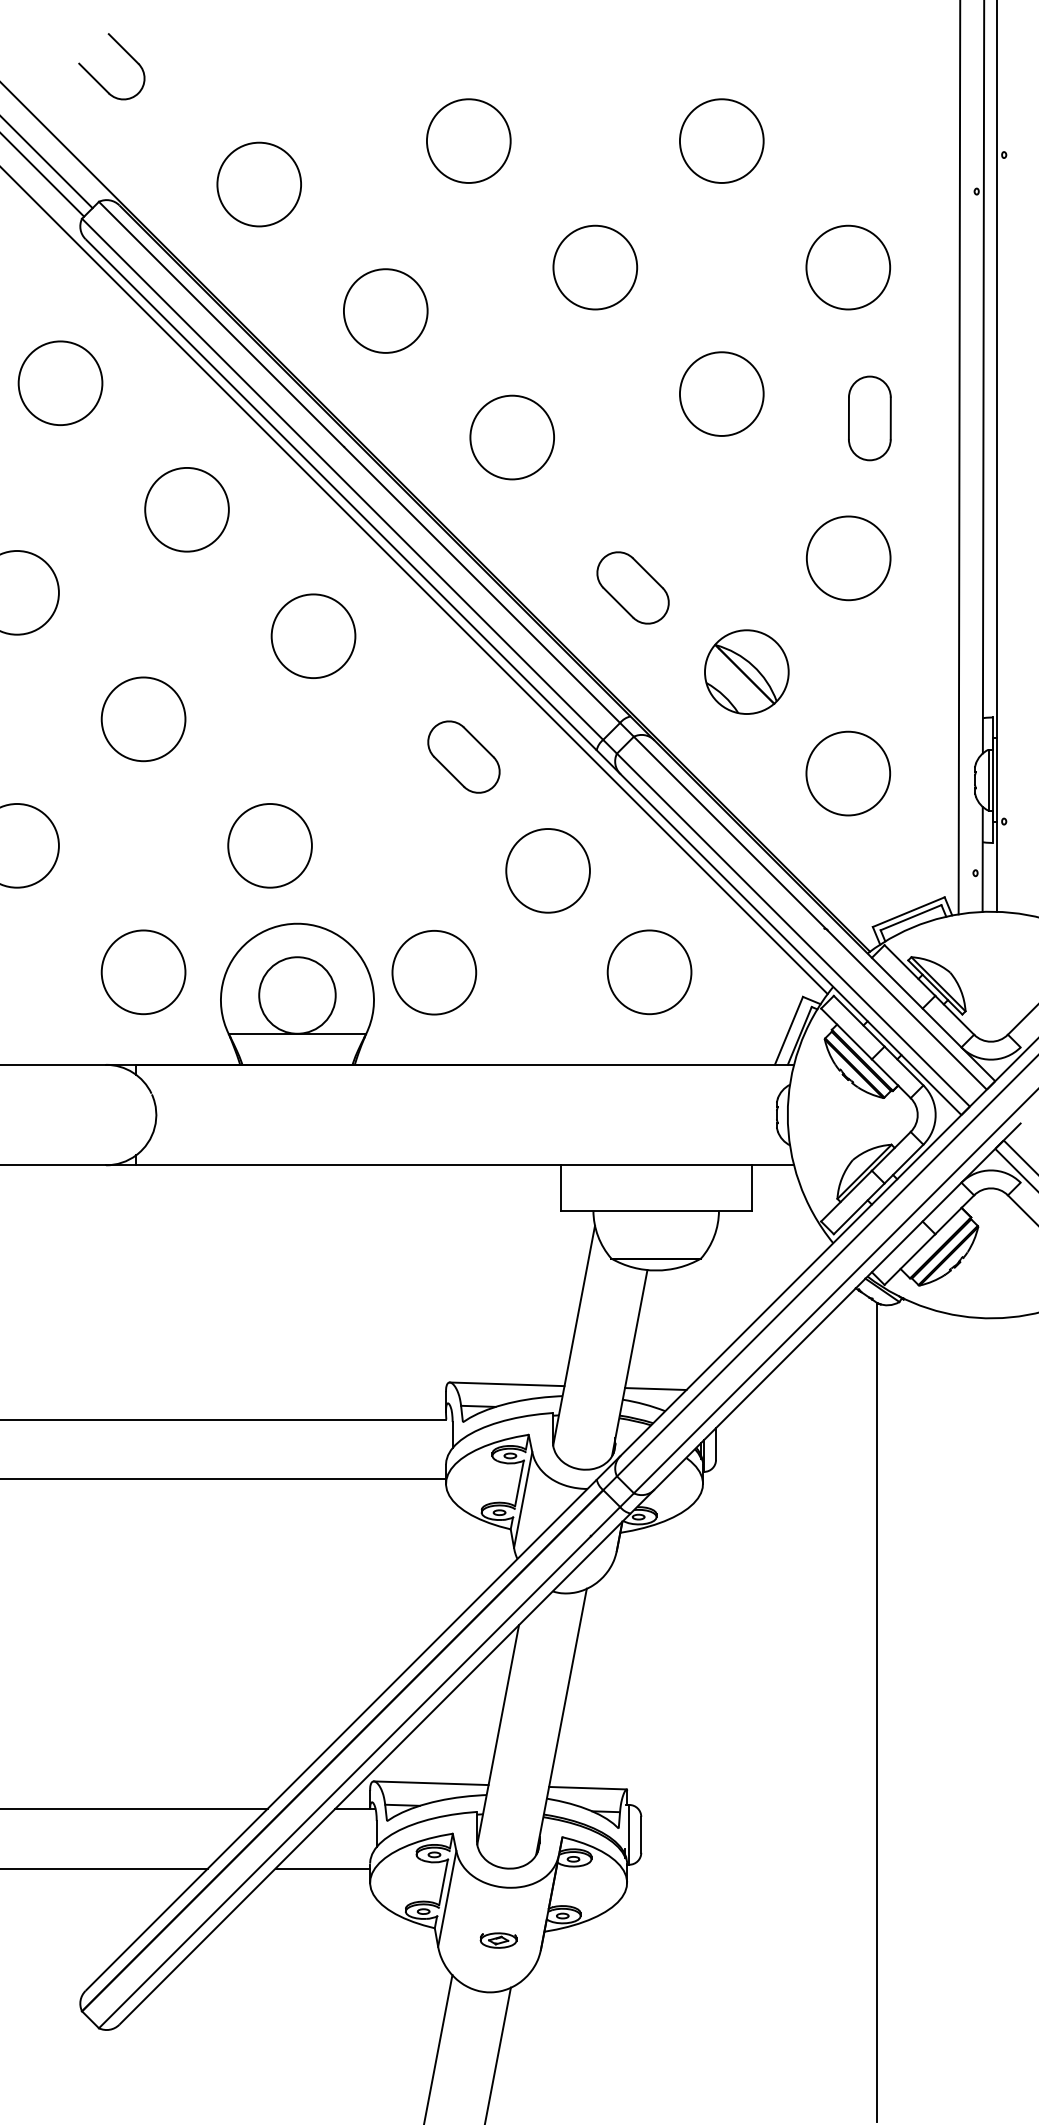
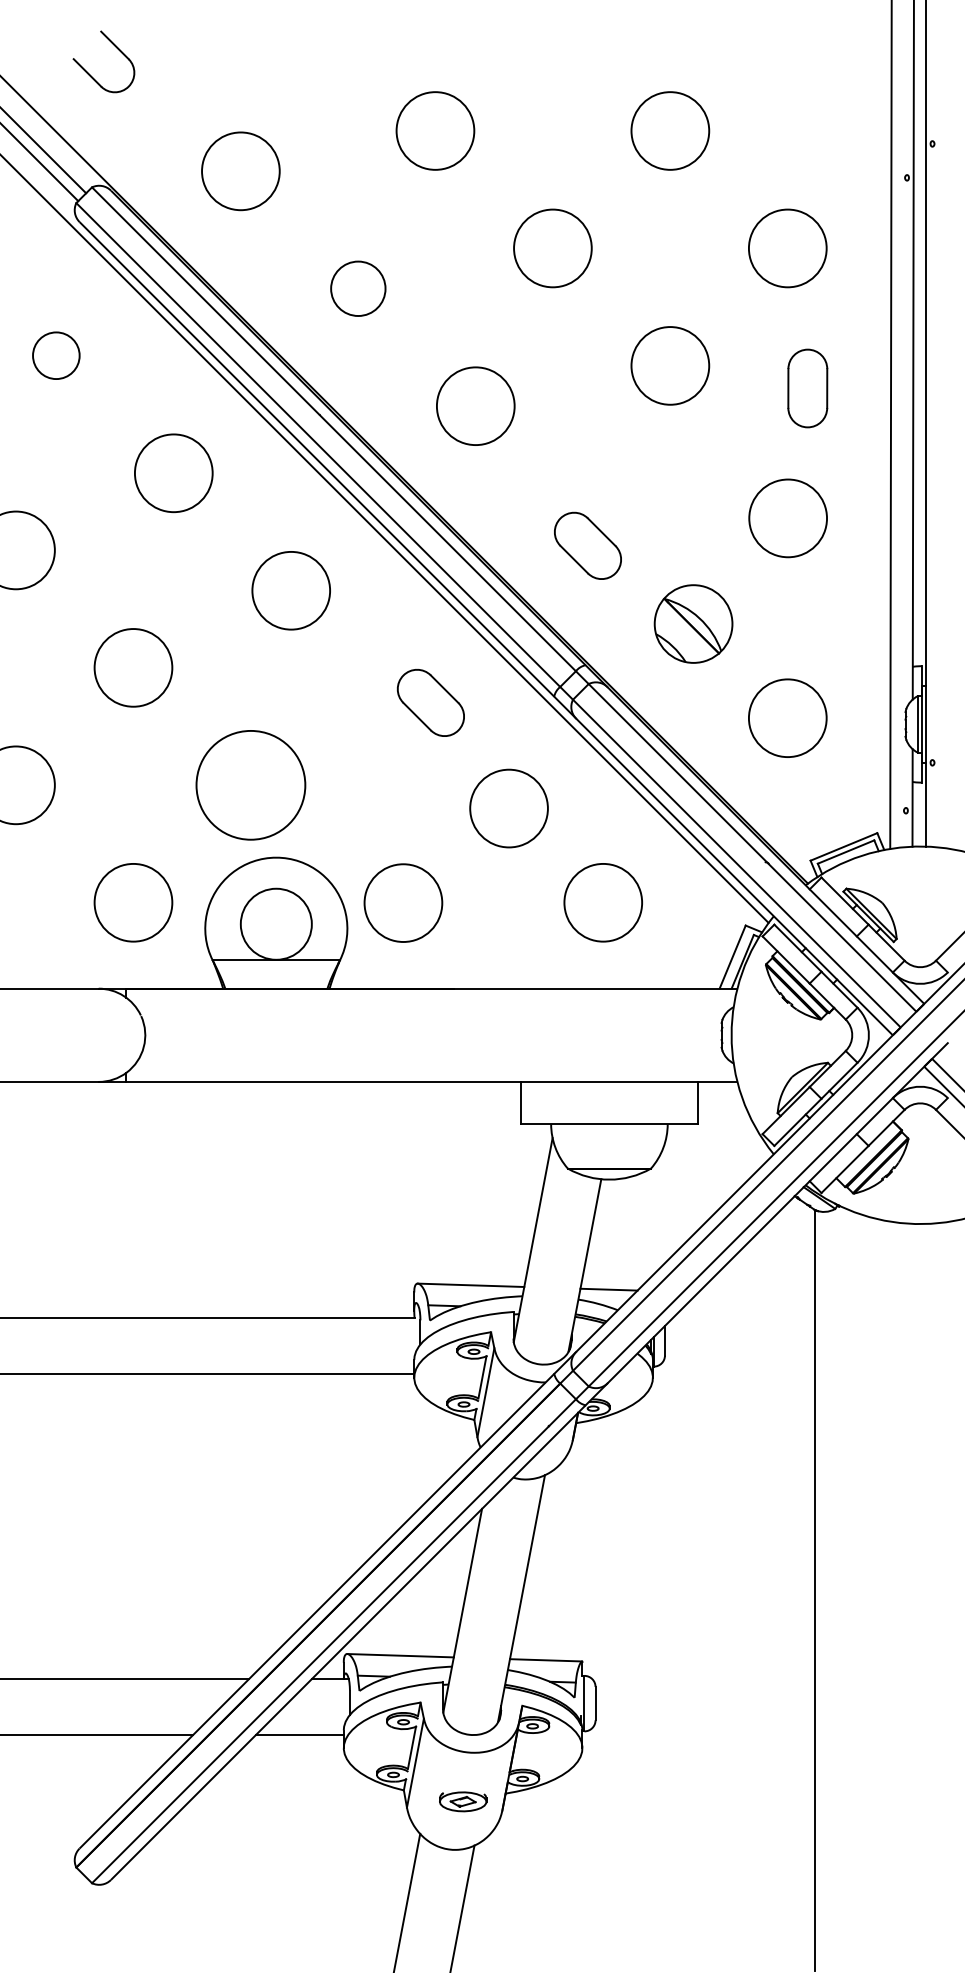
circle: (385, 310) -> (358, 288), size x0.7
circle: (60, 382) -> (56, 355), size x0.6
circle: (269, 845) -> (250, 785), size x1.4
part: (498, 1940) -> (463, 1801), size x1.4

